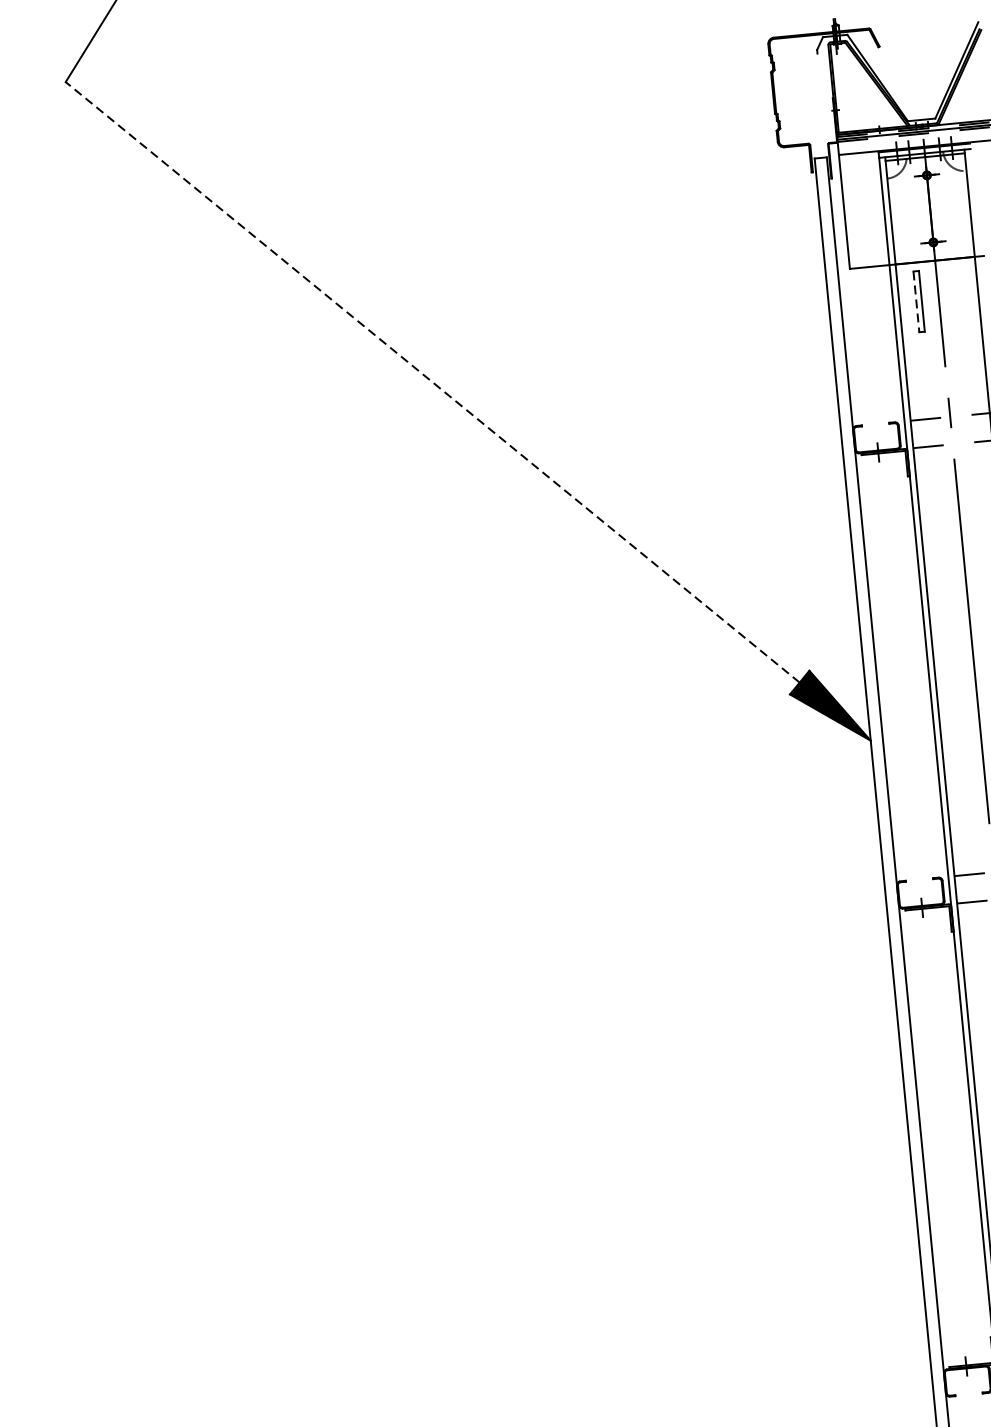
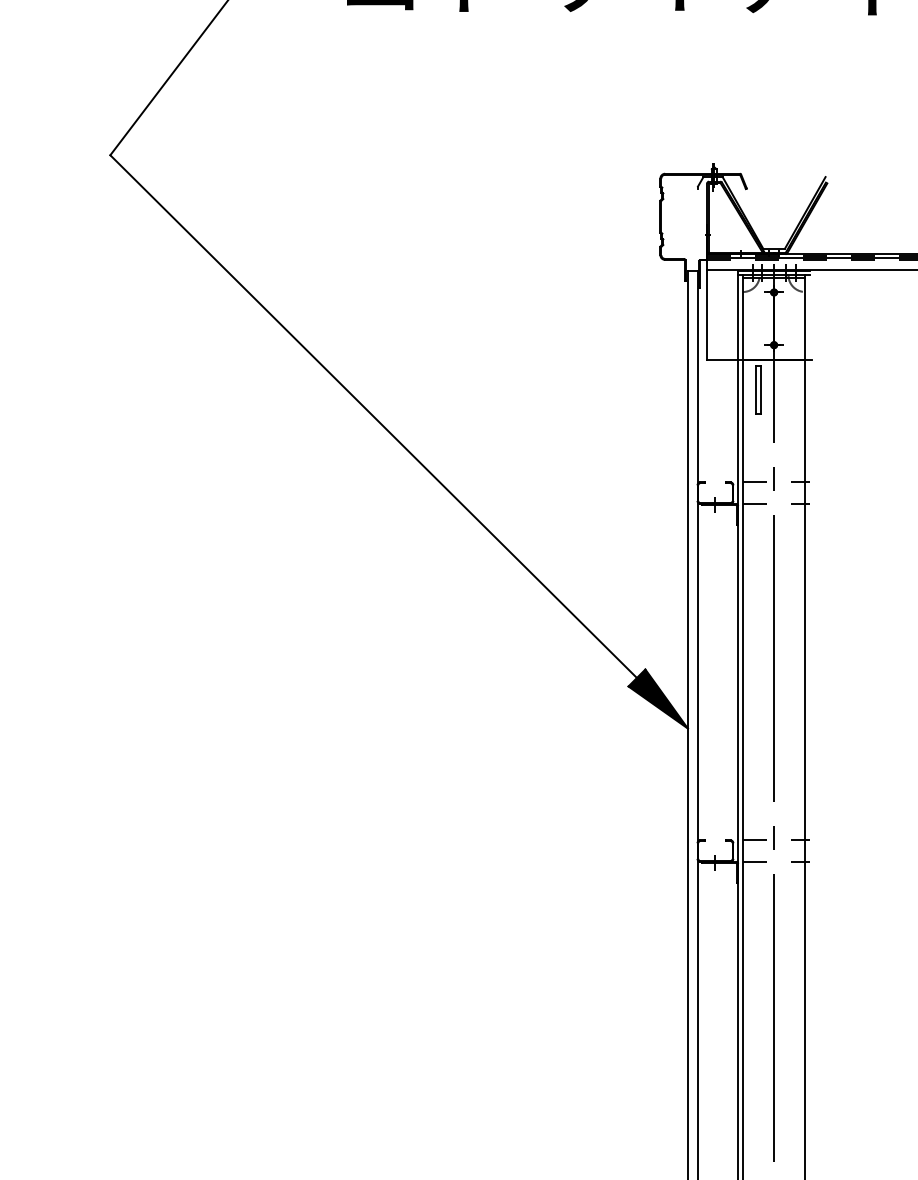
line: (916, 302) -> (756, 390), dashed -> solid
line: (432, 382) -> (373, 416), dashed -> solid

